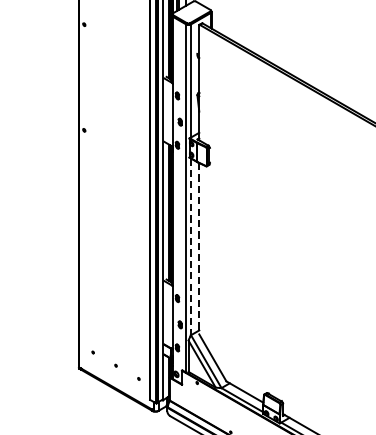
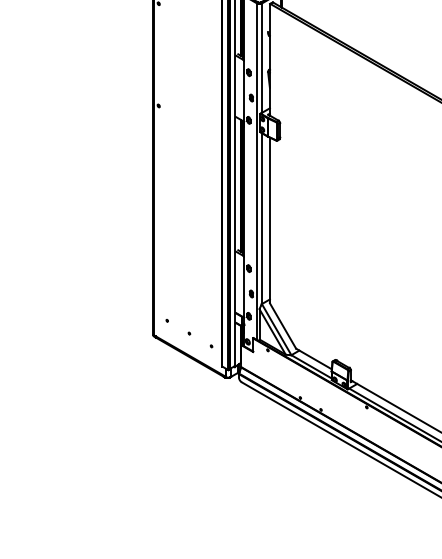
line: (190, 247) -> (261, 219), dashed -> solid
line: (198, 248) -> (269, 220), dashed -> solid

